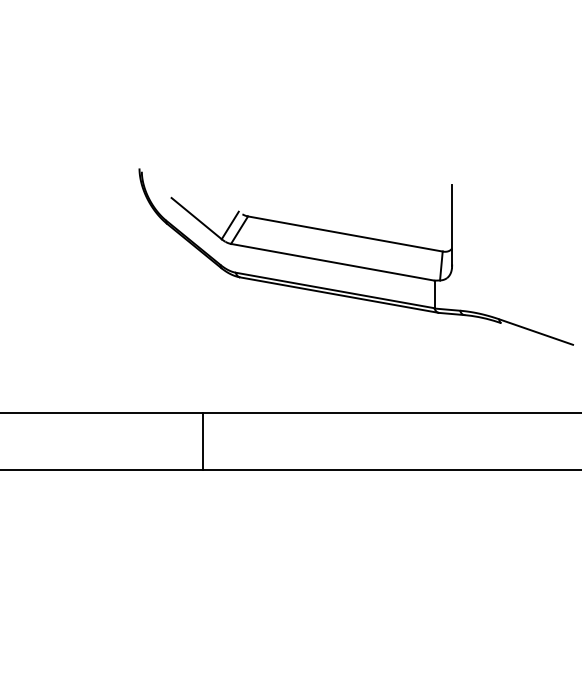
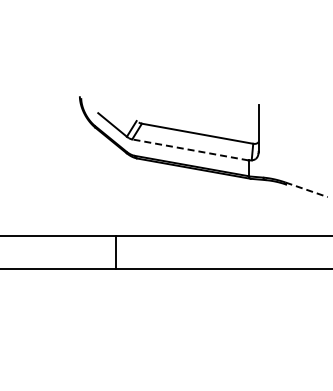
line: (331, 261) -> (189, 149), solid -> dashed
line: (537, 331) -> (307, 189), solid -> dashed

